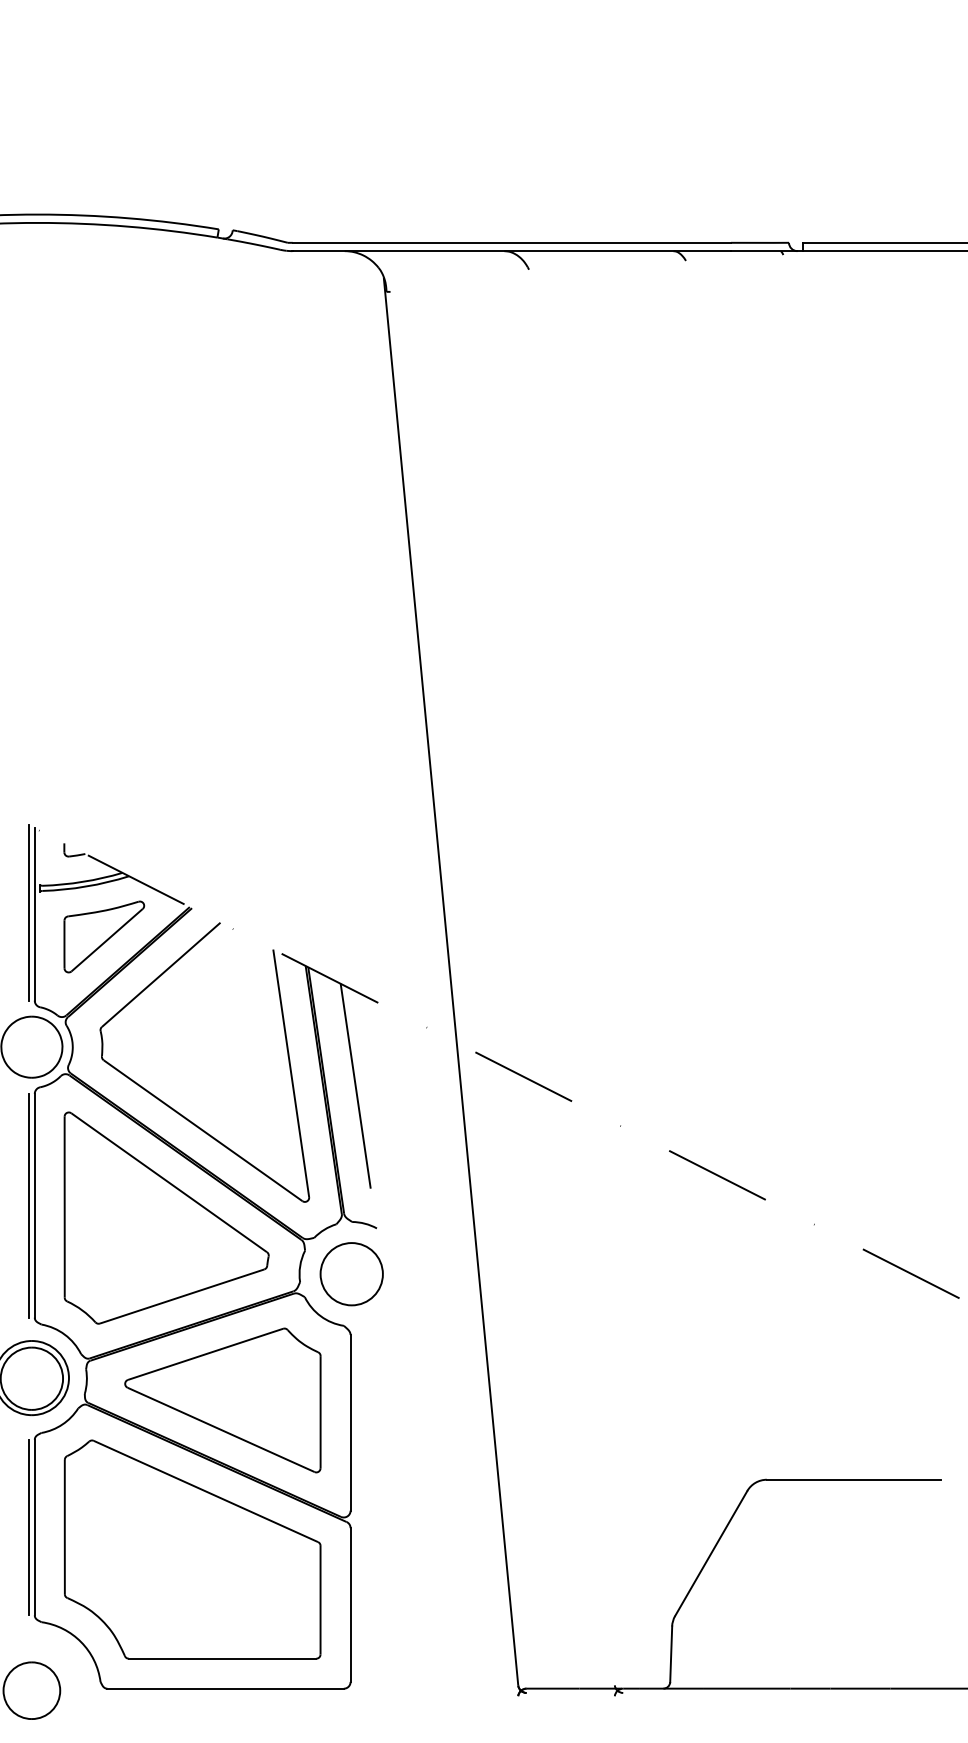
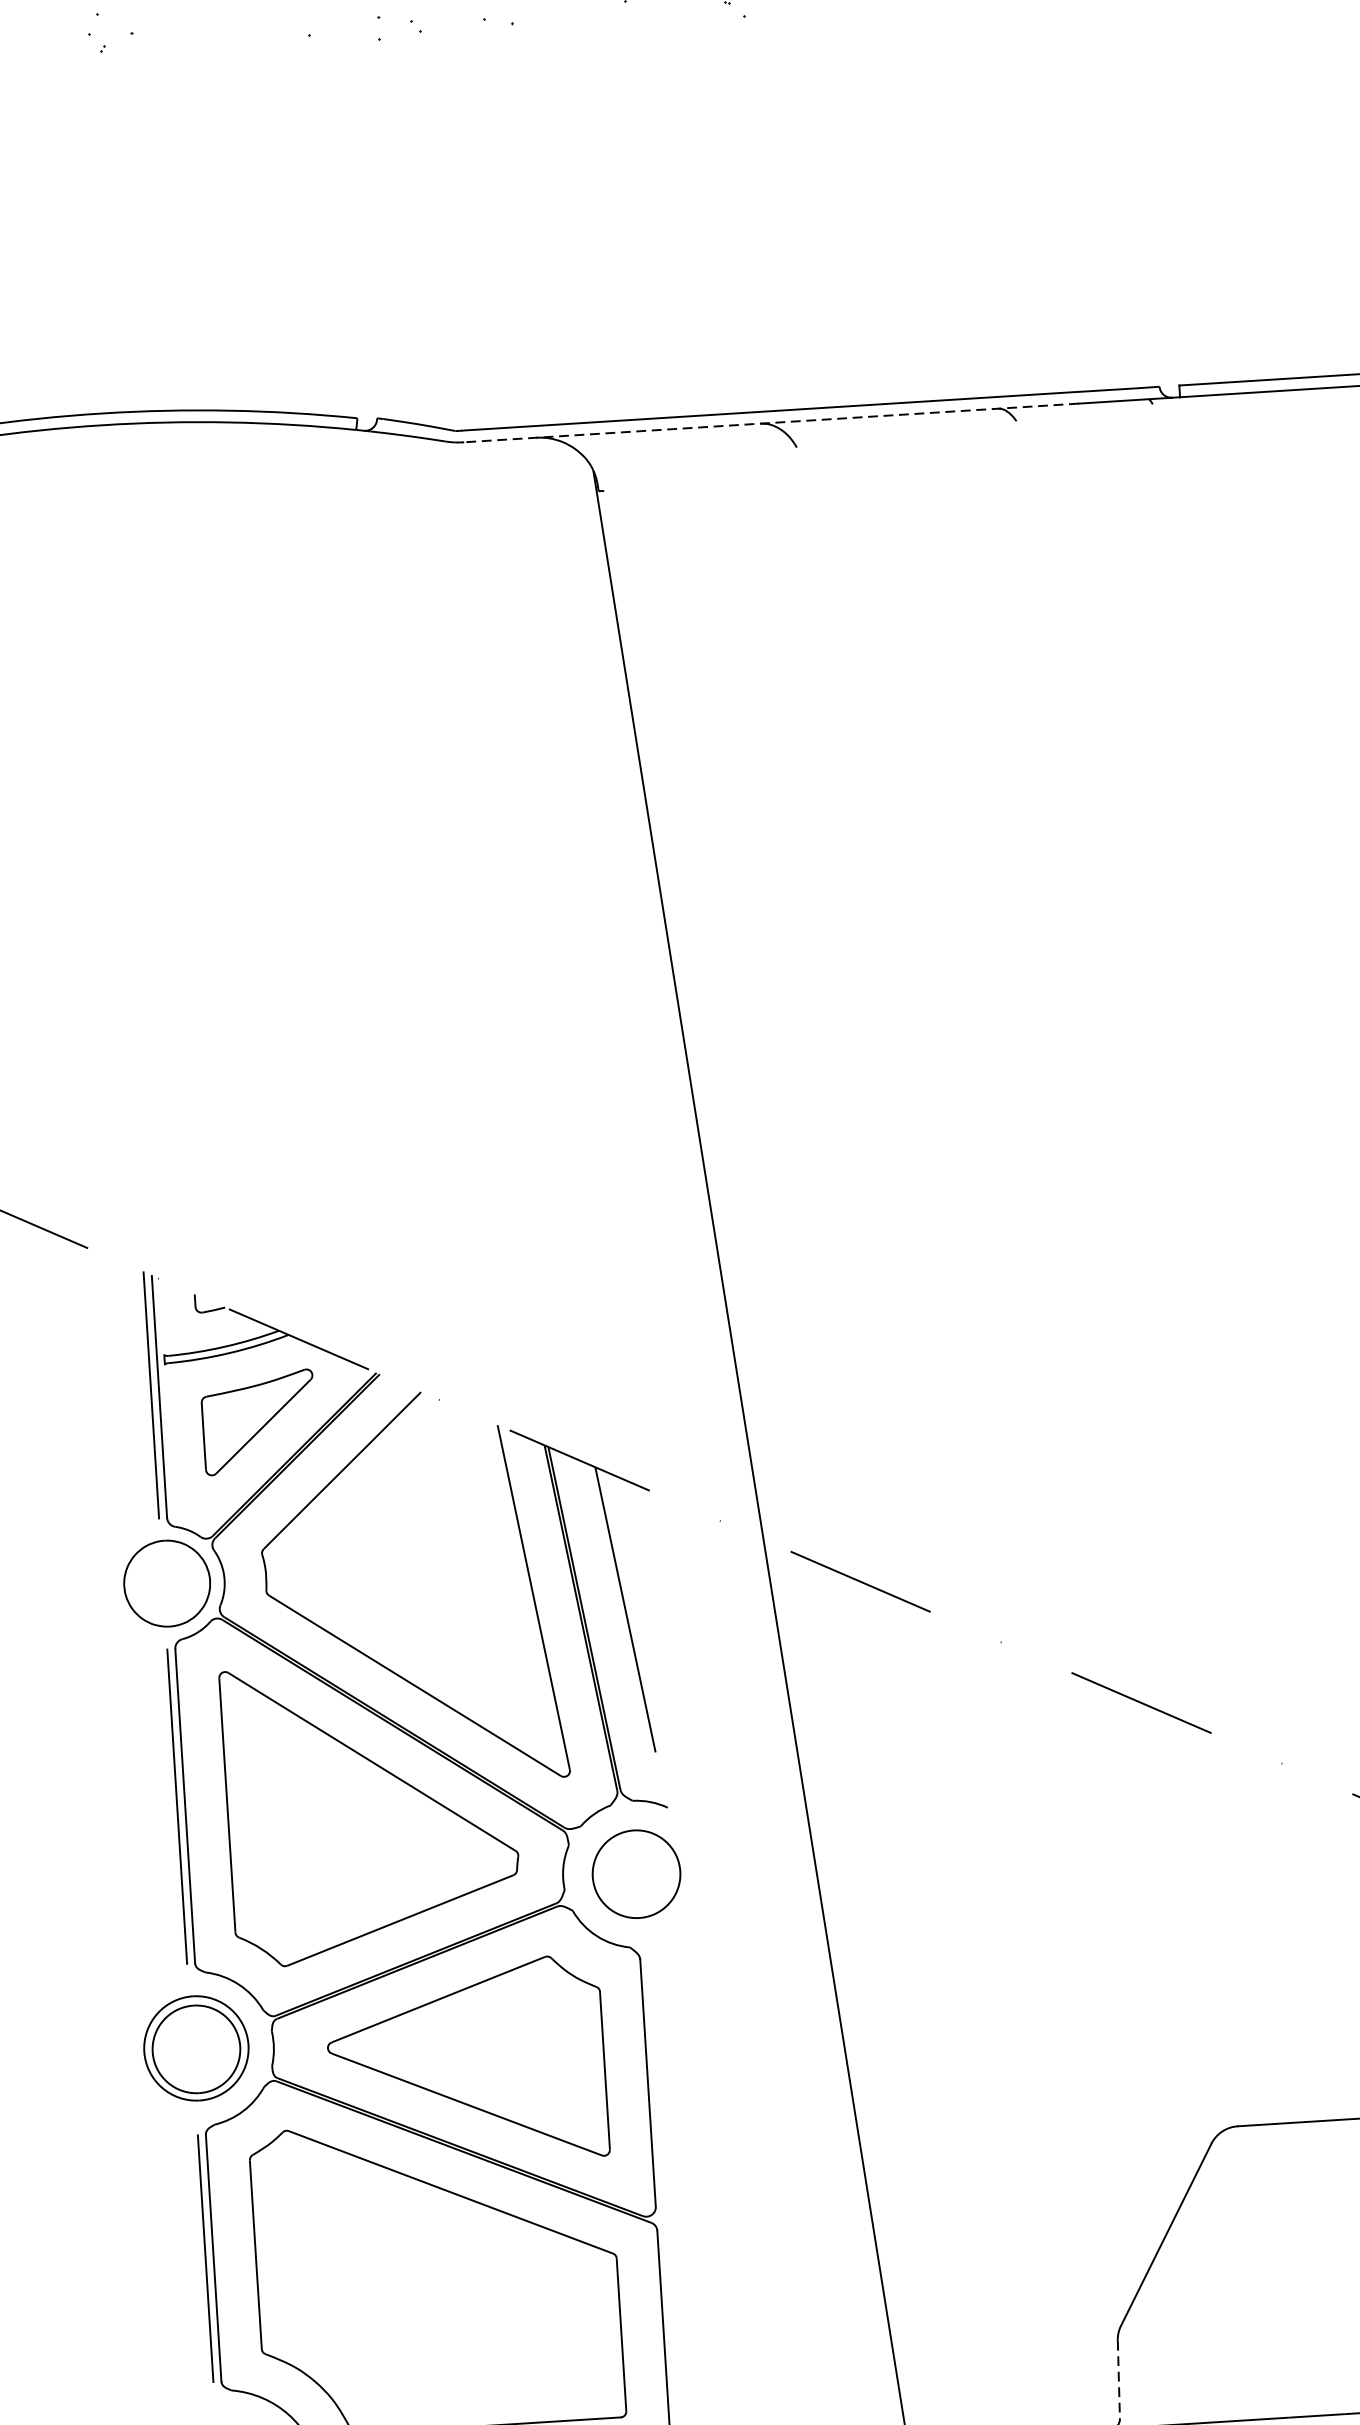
line: (511, 251) -> (770, 423), solid -> dashed
line: (671, 1654) -> (1119, 2380), solid -> dashed

